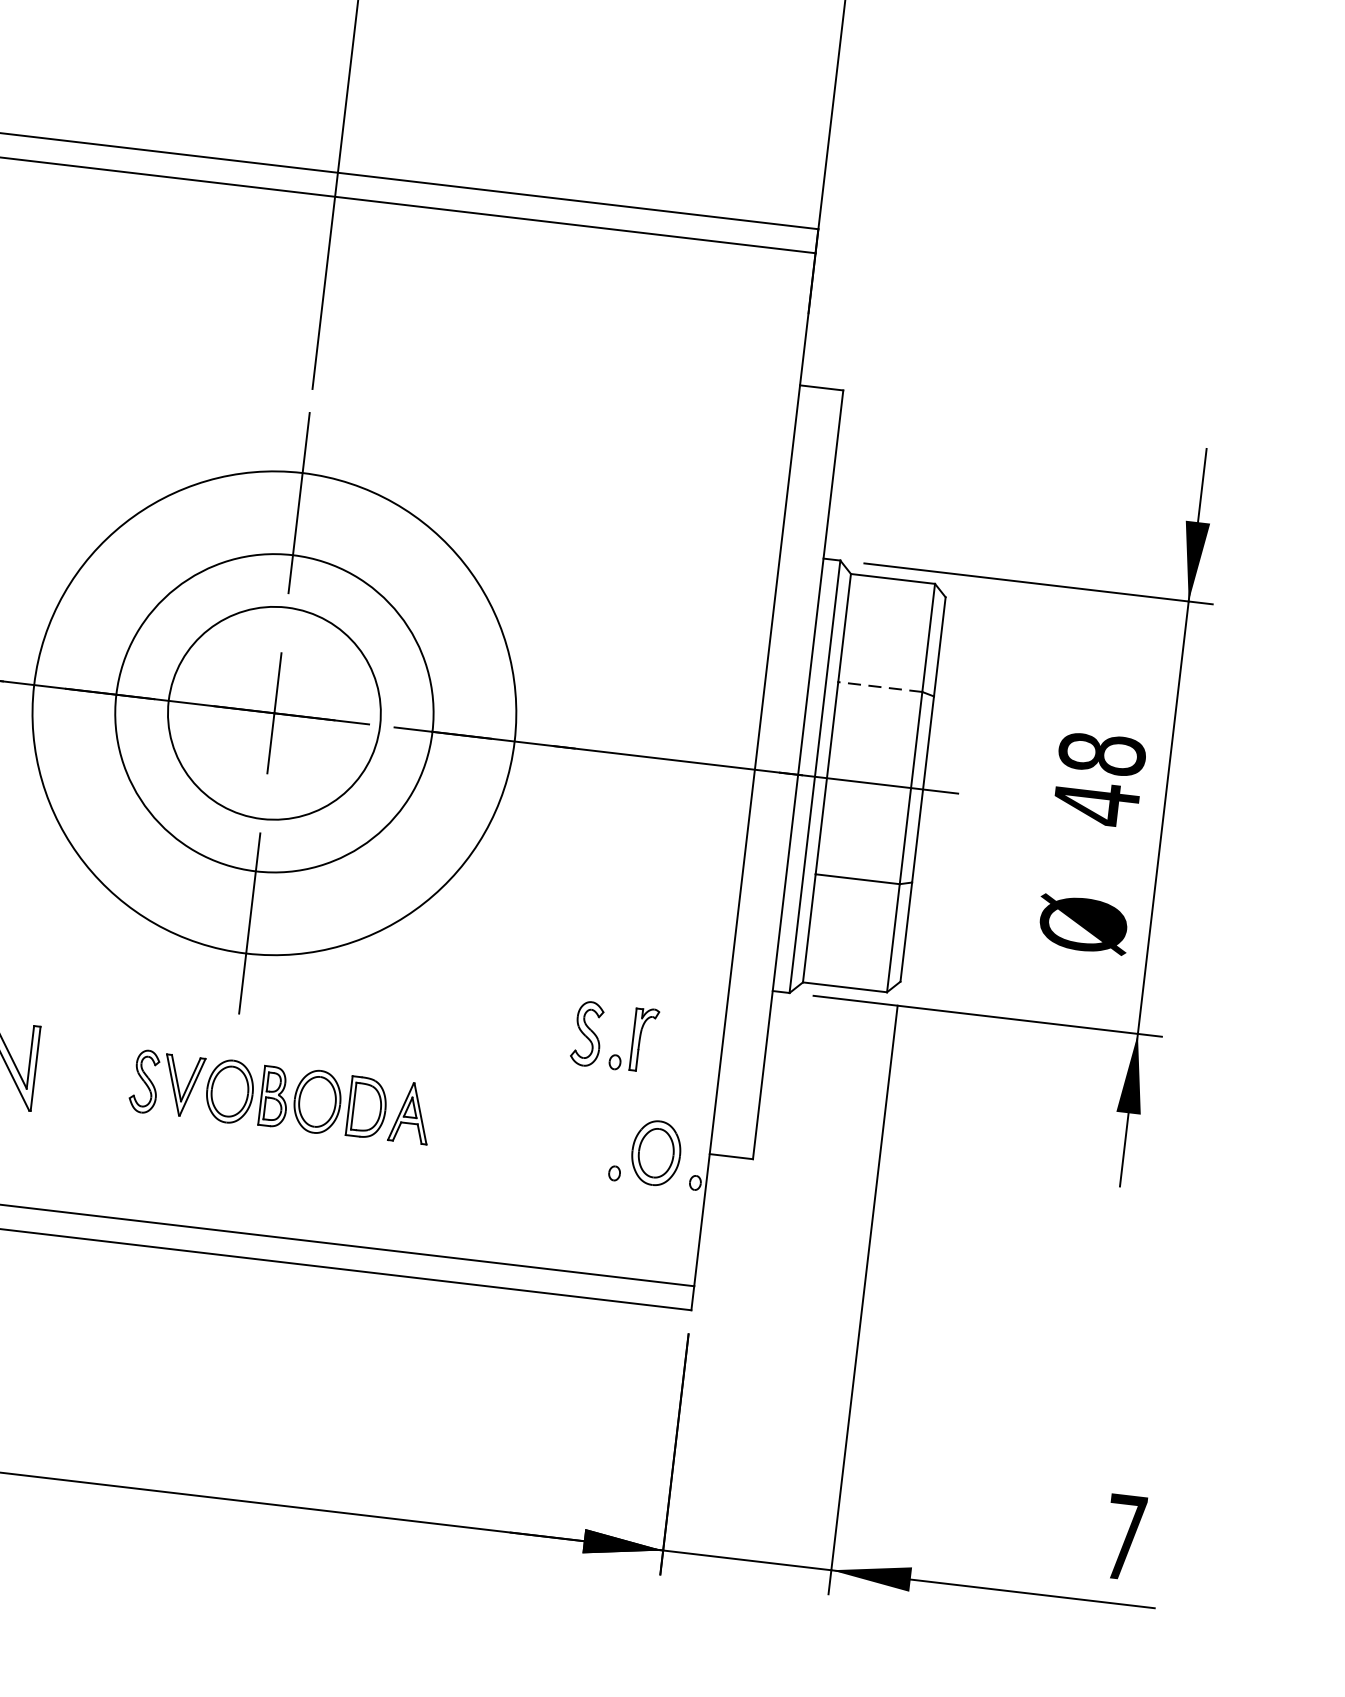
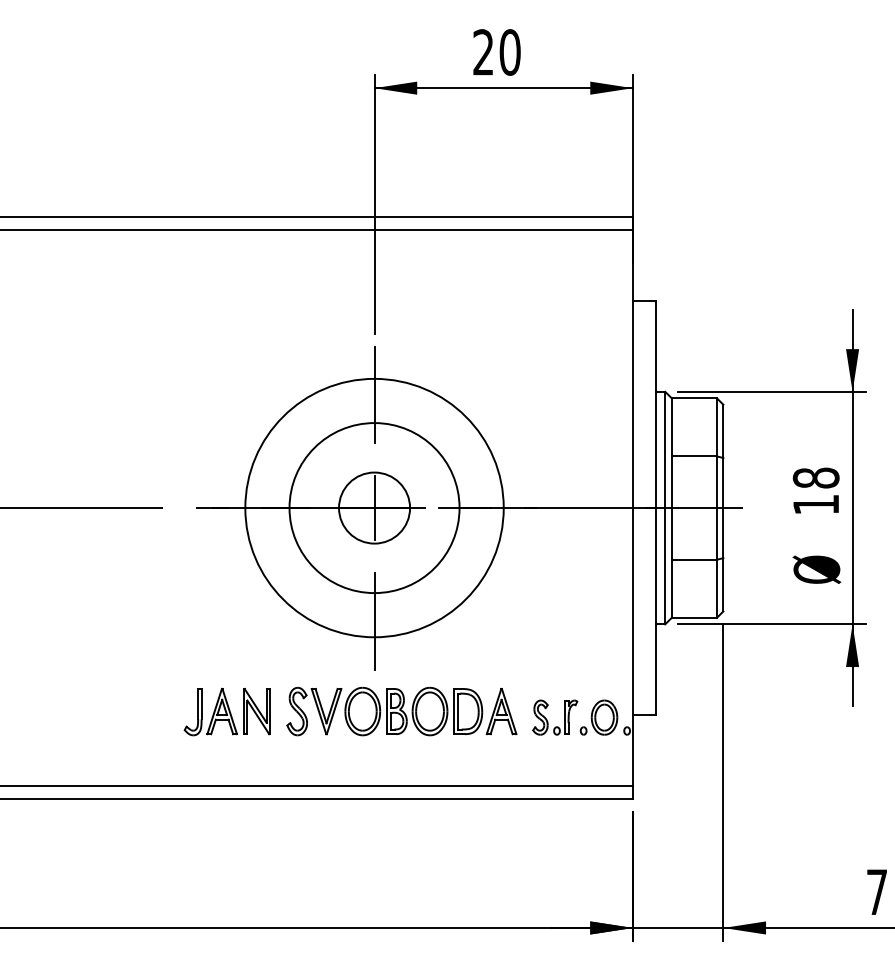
line: (880, 687) -> (694, 456), dashed -> solid
circle: (274, 712) -> (374, 507), size x0.62
text: (1095, 802) -> (815, 504), 48 -> 18
part: (601, 1042) -> (548, 721), moved
part: (280, 1097) -> (401, 711), size x1.43

